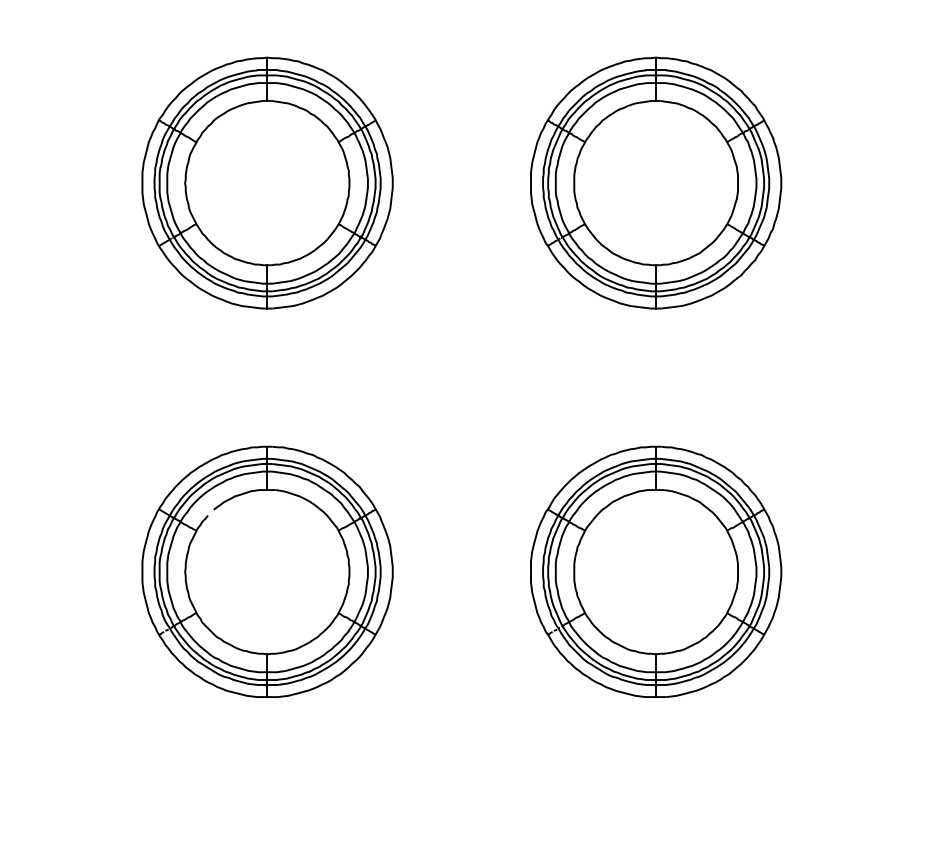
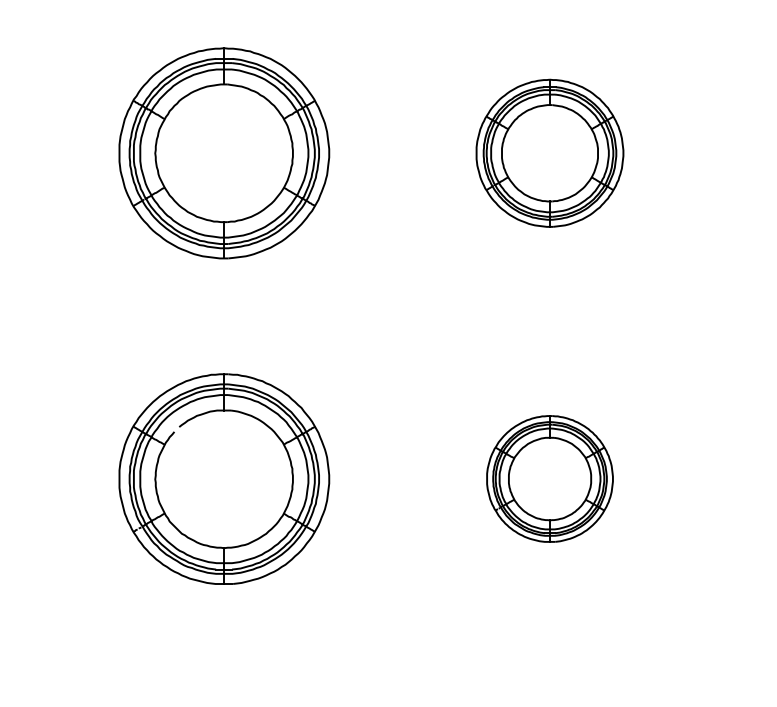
part: (656, 182) -> (550, 152), size x0.7
part: (656, 571) -> (550, 478), size x0.6

